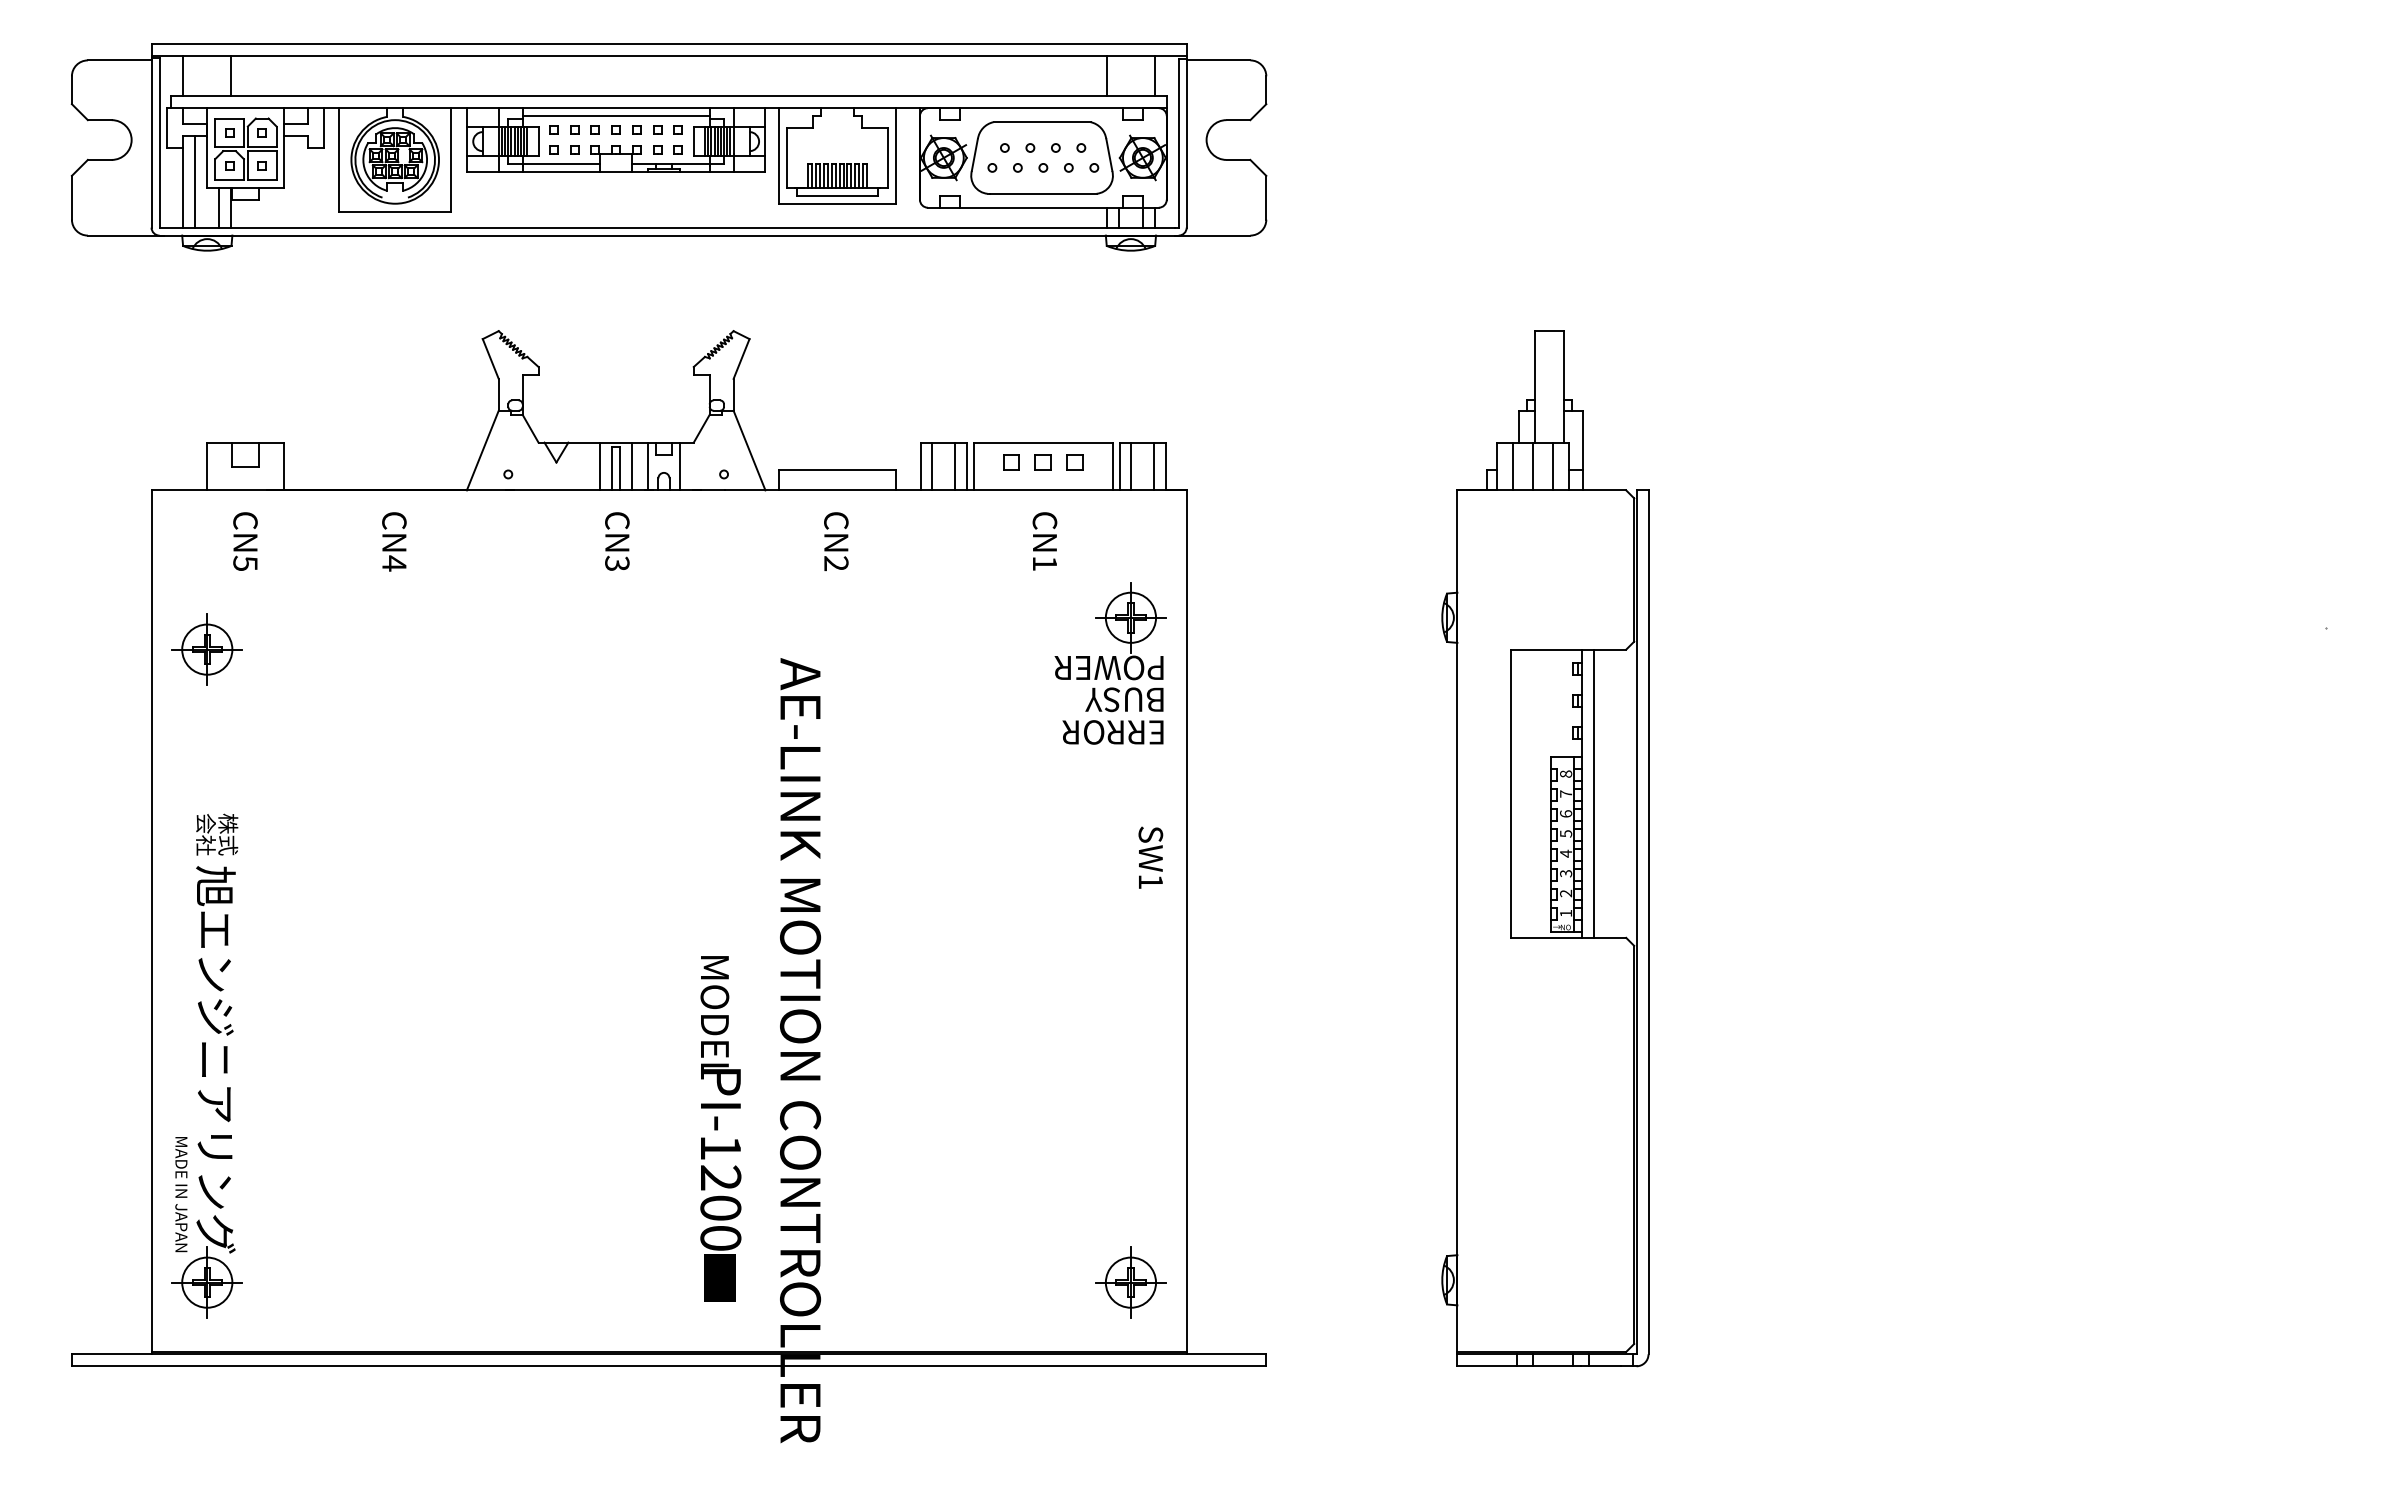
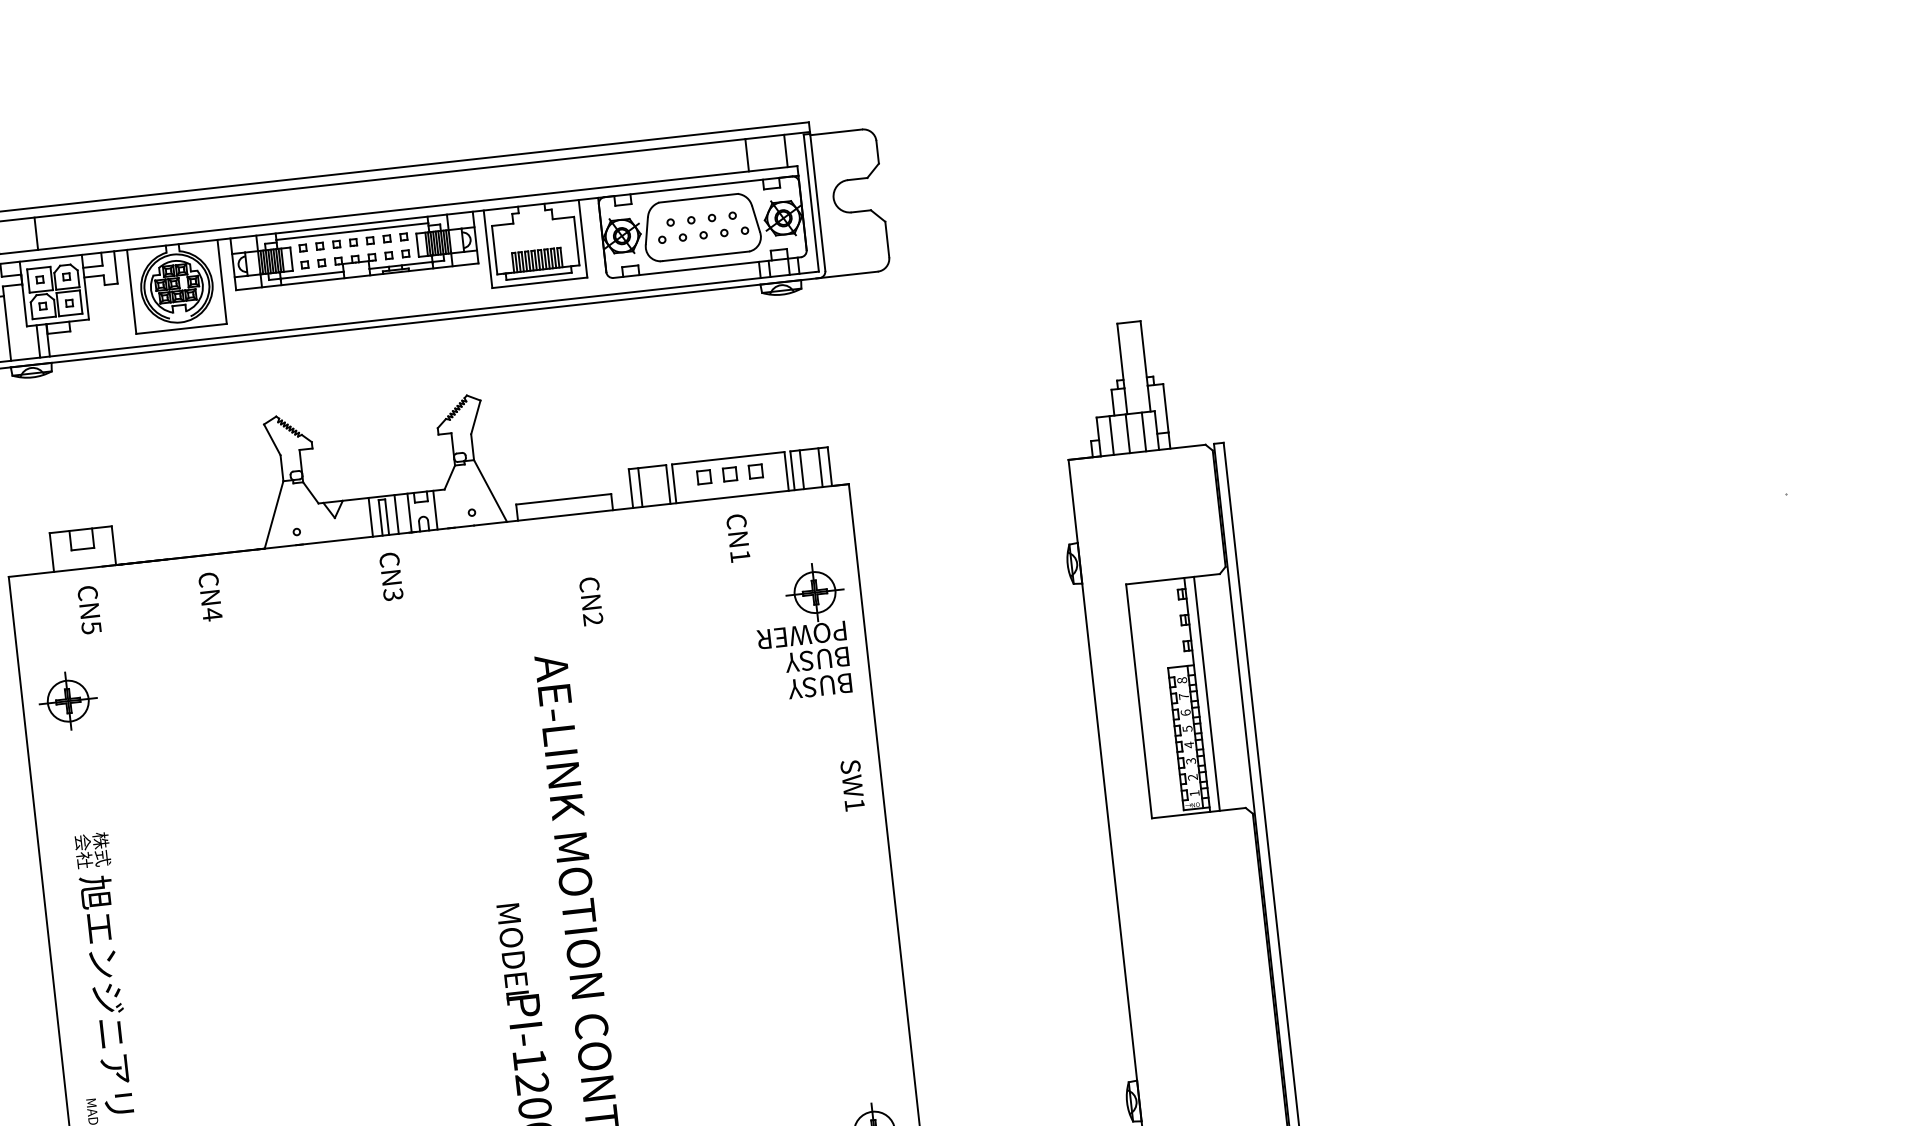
line: (195, 181) -> (16, 322), removed
line: (955, 466) -> (659, 485), removed
text: (836, 541) -> (591, 601), moved
text: (1110, 732) -> (808, 687), ERROR -> BUSY

